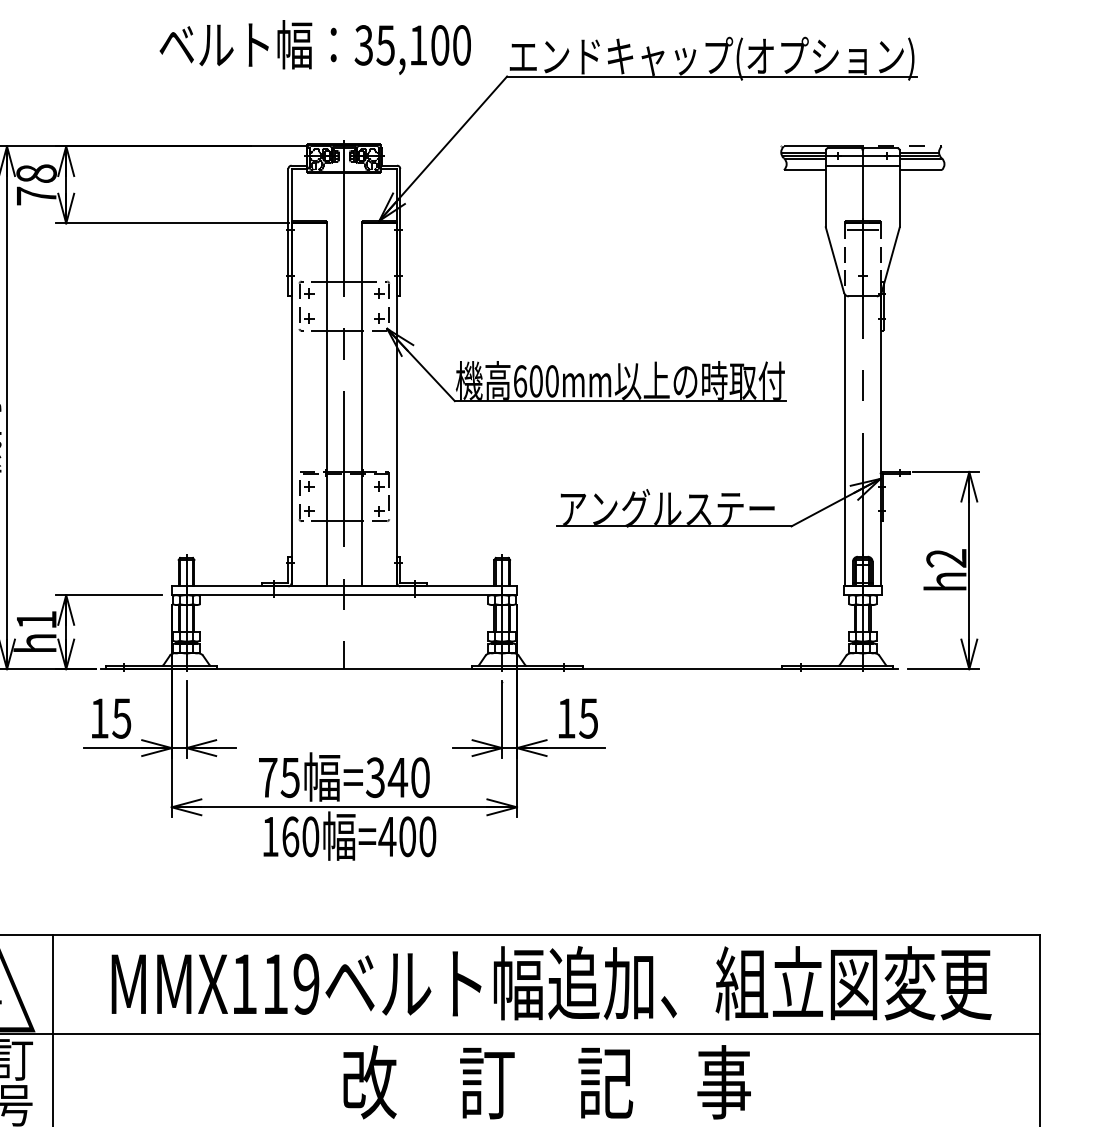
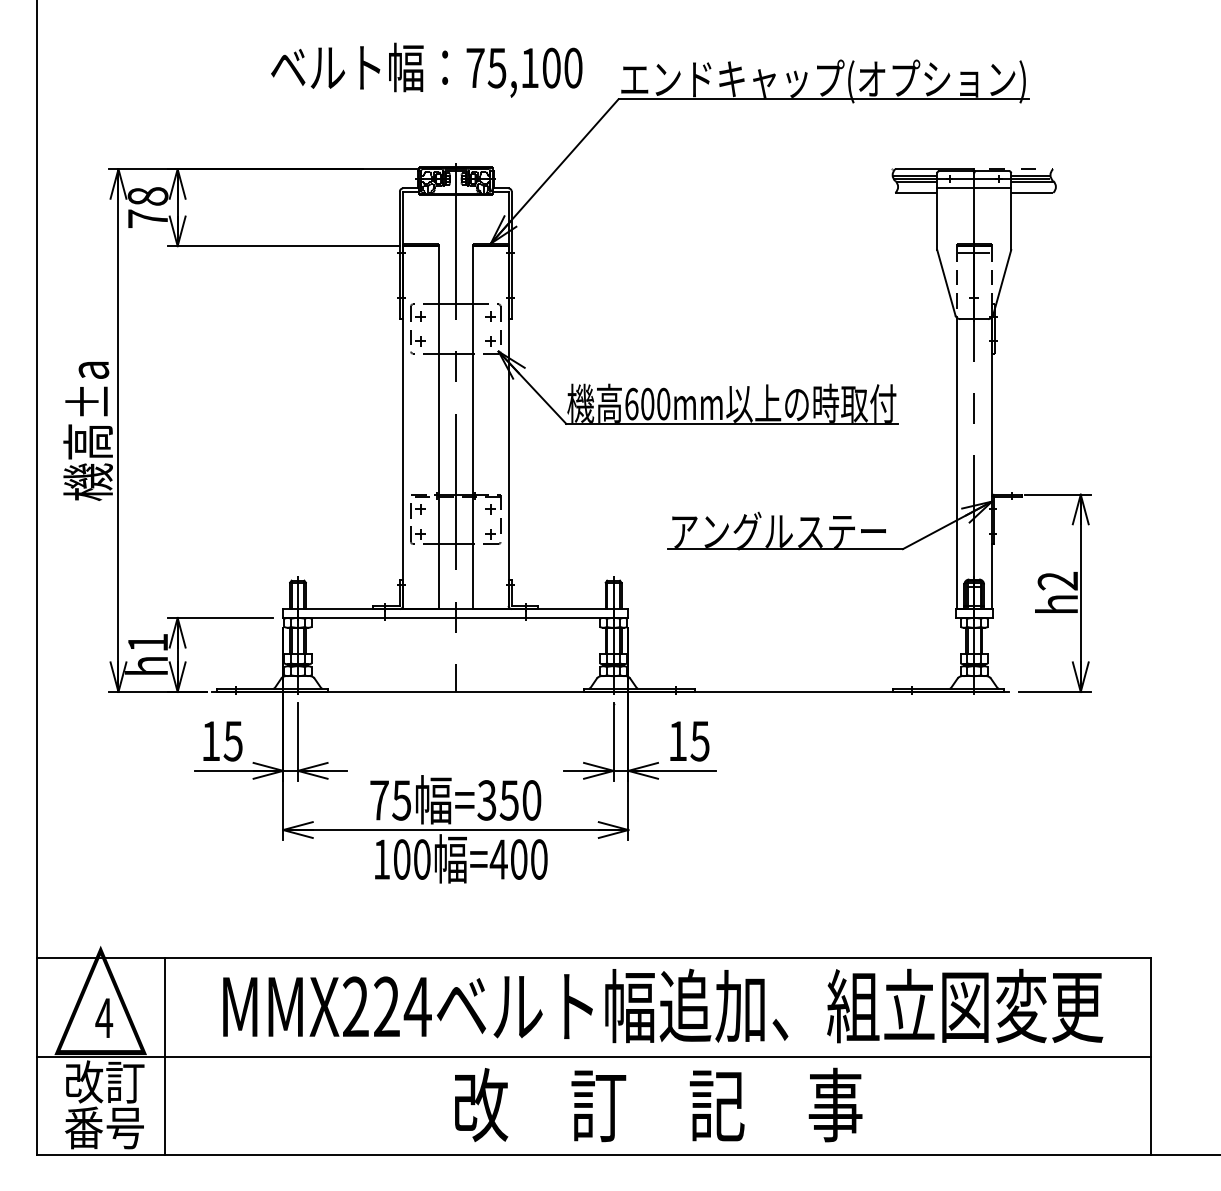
text: (364, 44) -> (475, 67), 35,100 -> 75,100
text: (398, 777) -> (509, 800), =340 -> =350
text: (291, 836) -> (402, 859), 160 -> 100
text: (276, 983) -> (387, 1006), MMX119 -> MMX224

